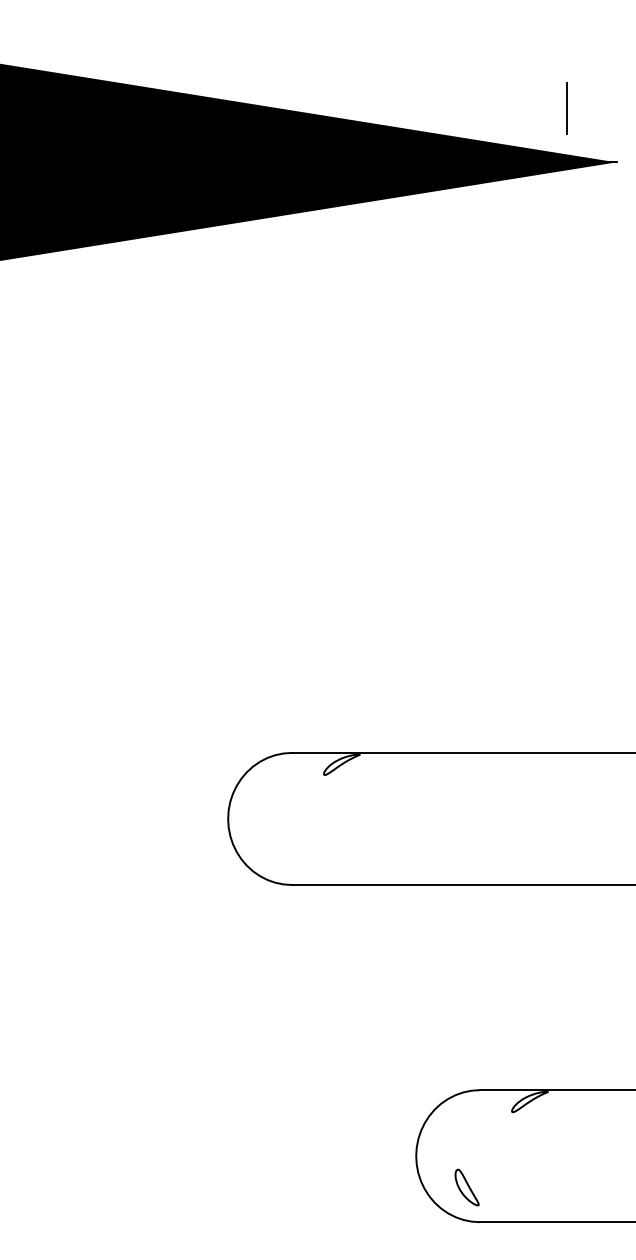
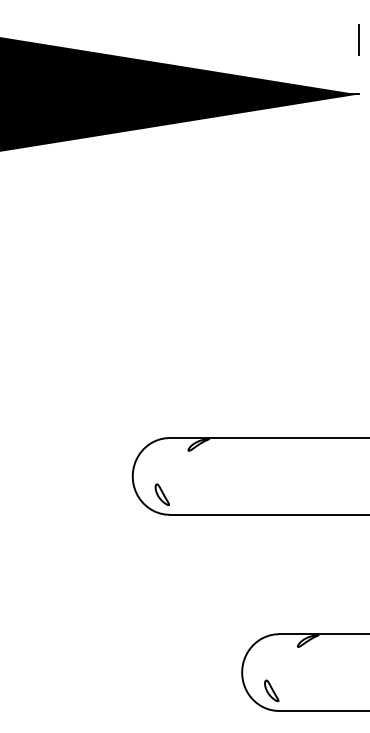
line: (566, 107) -> (358, 39), moved
part: (277, 850) -> (161, 494), added

